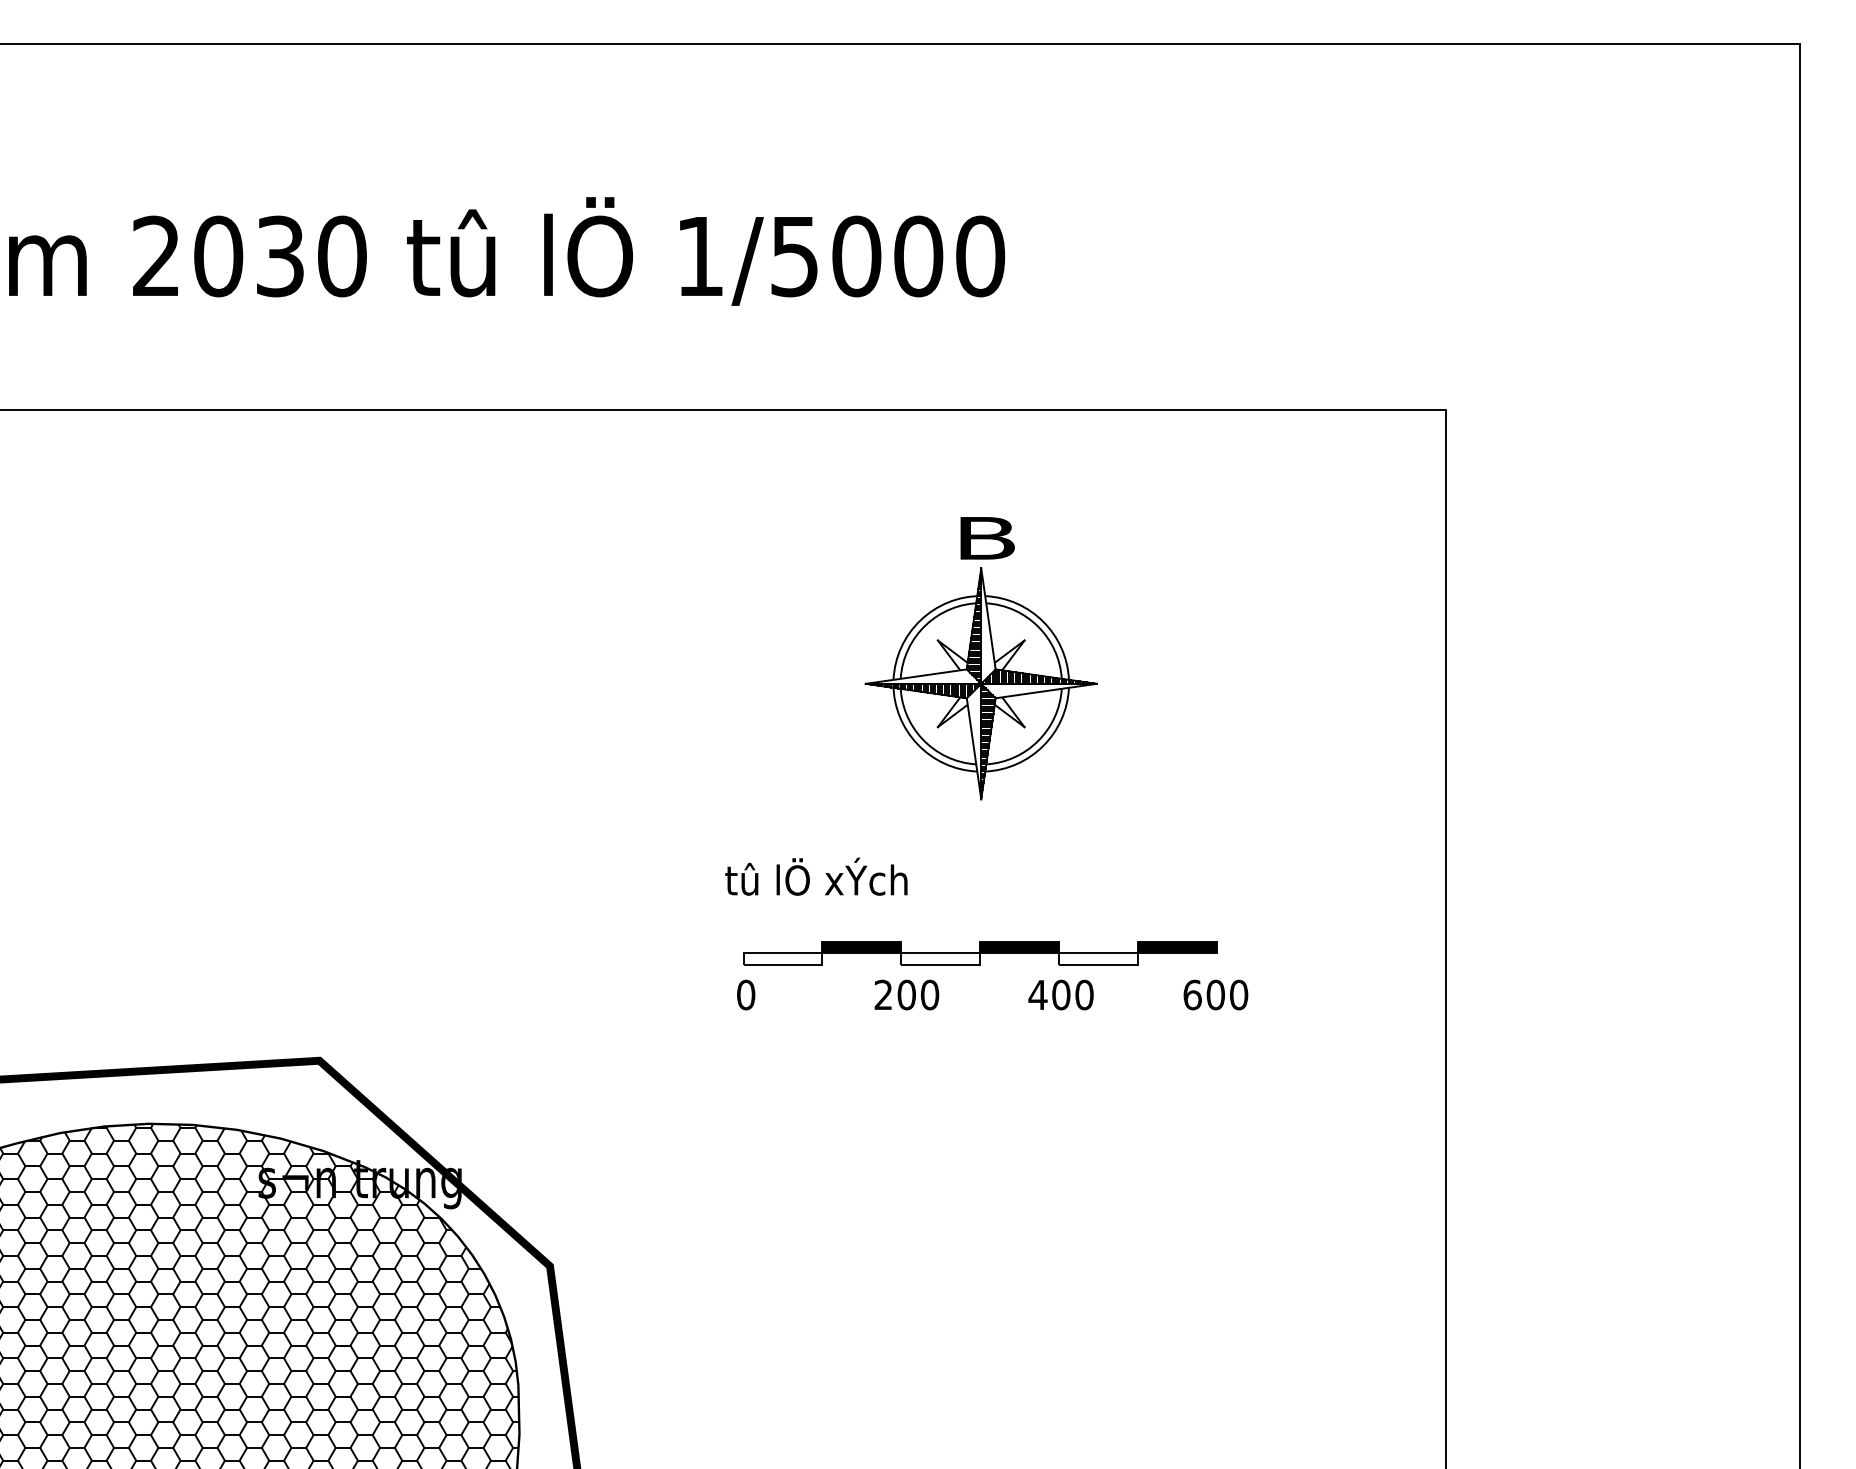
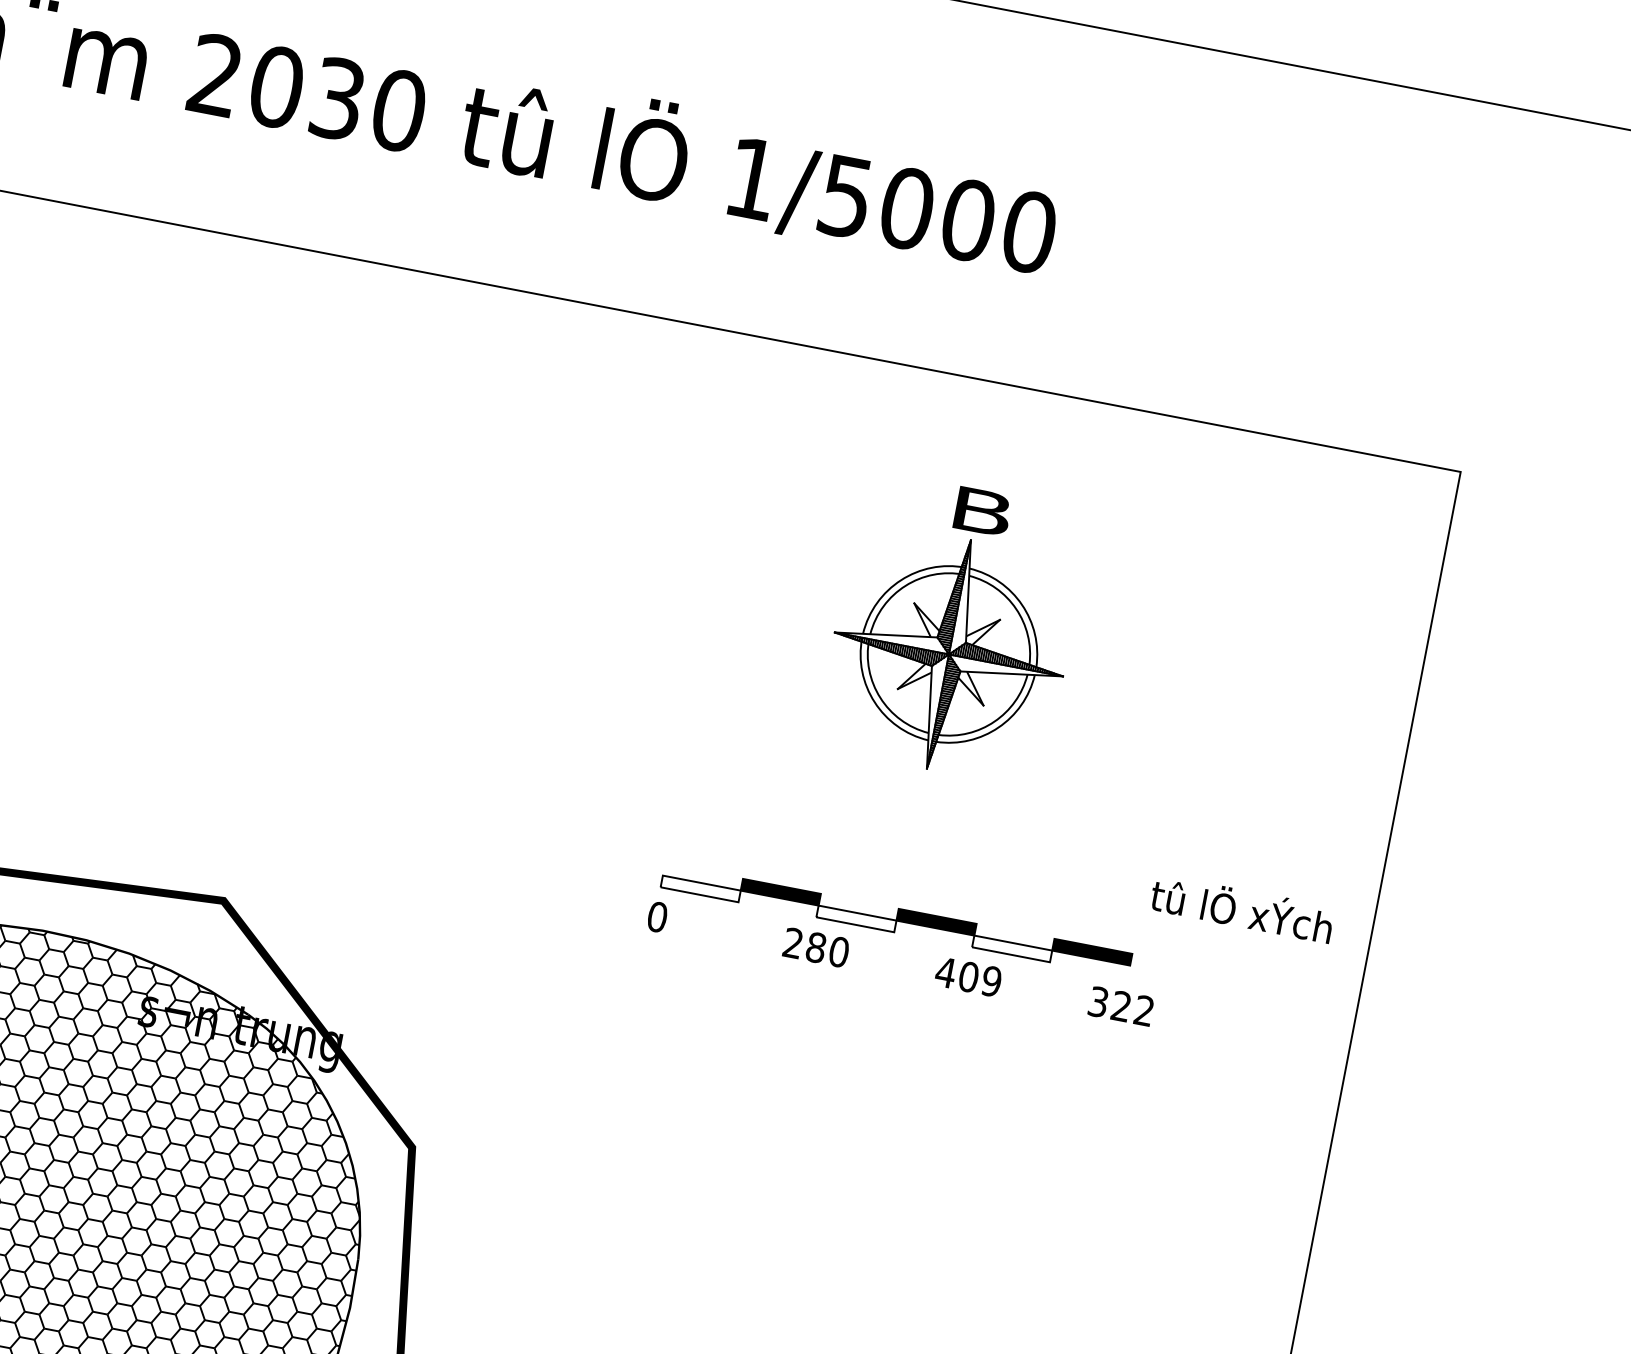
text: (816, 876) -> (1242, 908), moved
text: (1215, 994) -> (1121, 1005), 600 -> 322
text: (906, 995) -> (815, 948), 200 -> 280
text: (1084, 995) -> (991, 981), 400 -> 409

